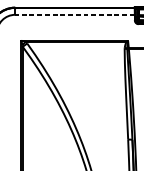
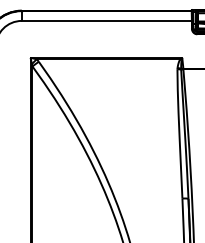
line: (74, 14) -> (106, 20), dashed -> solid

